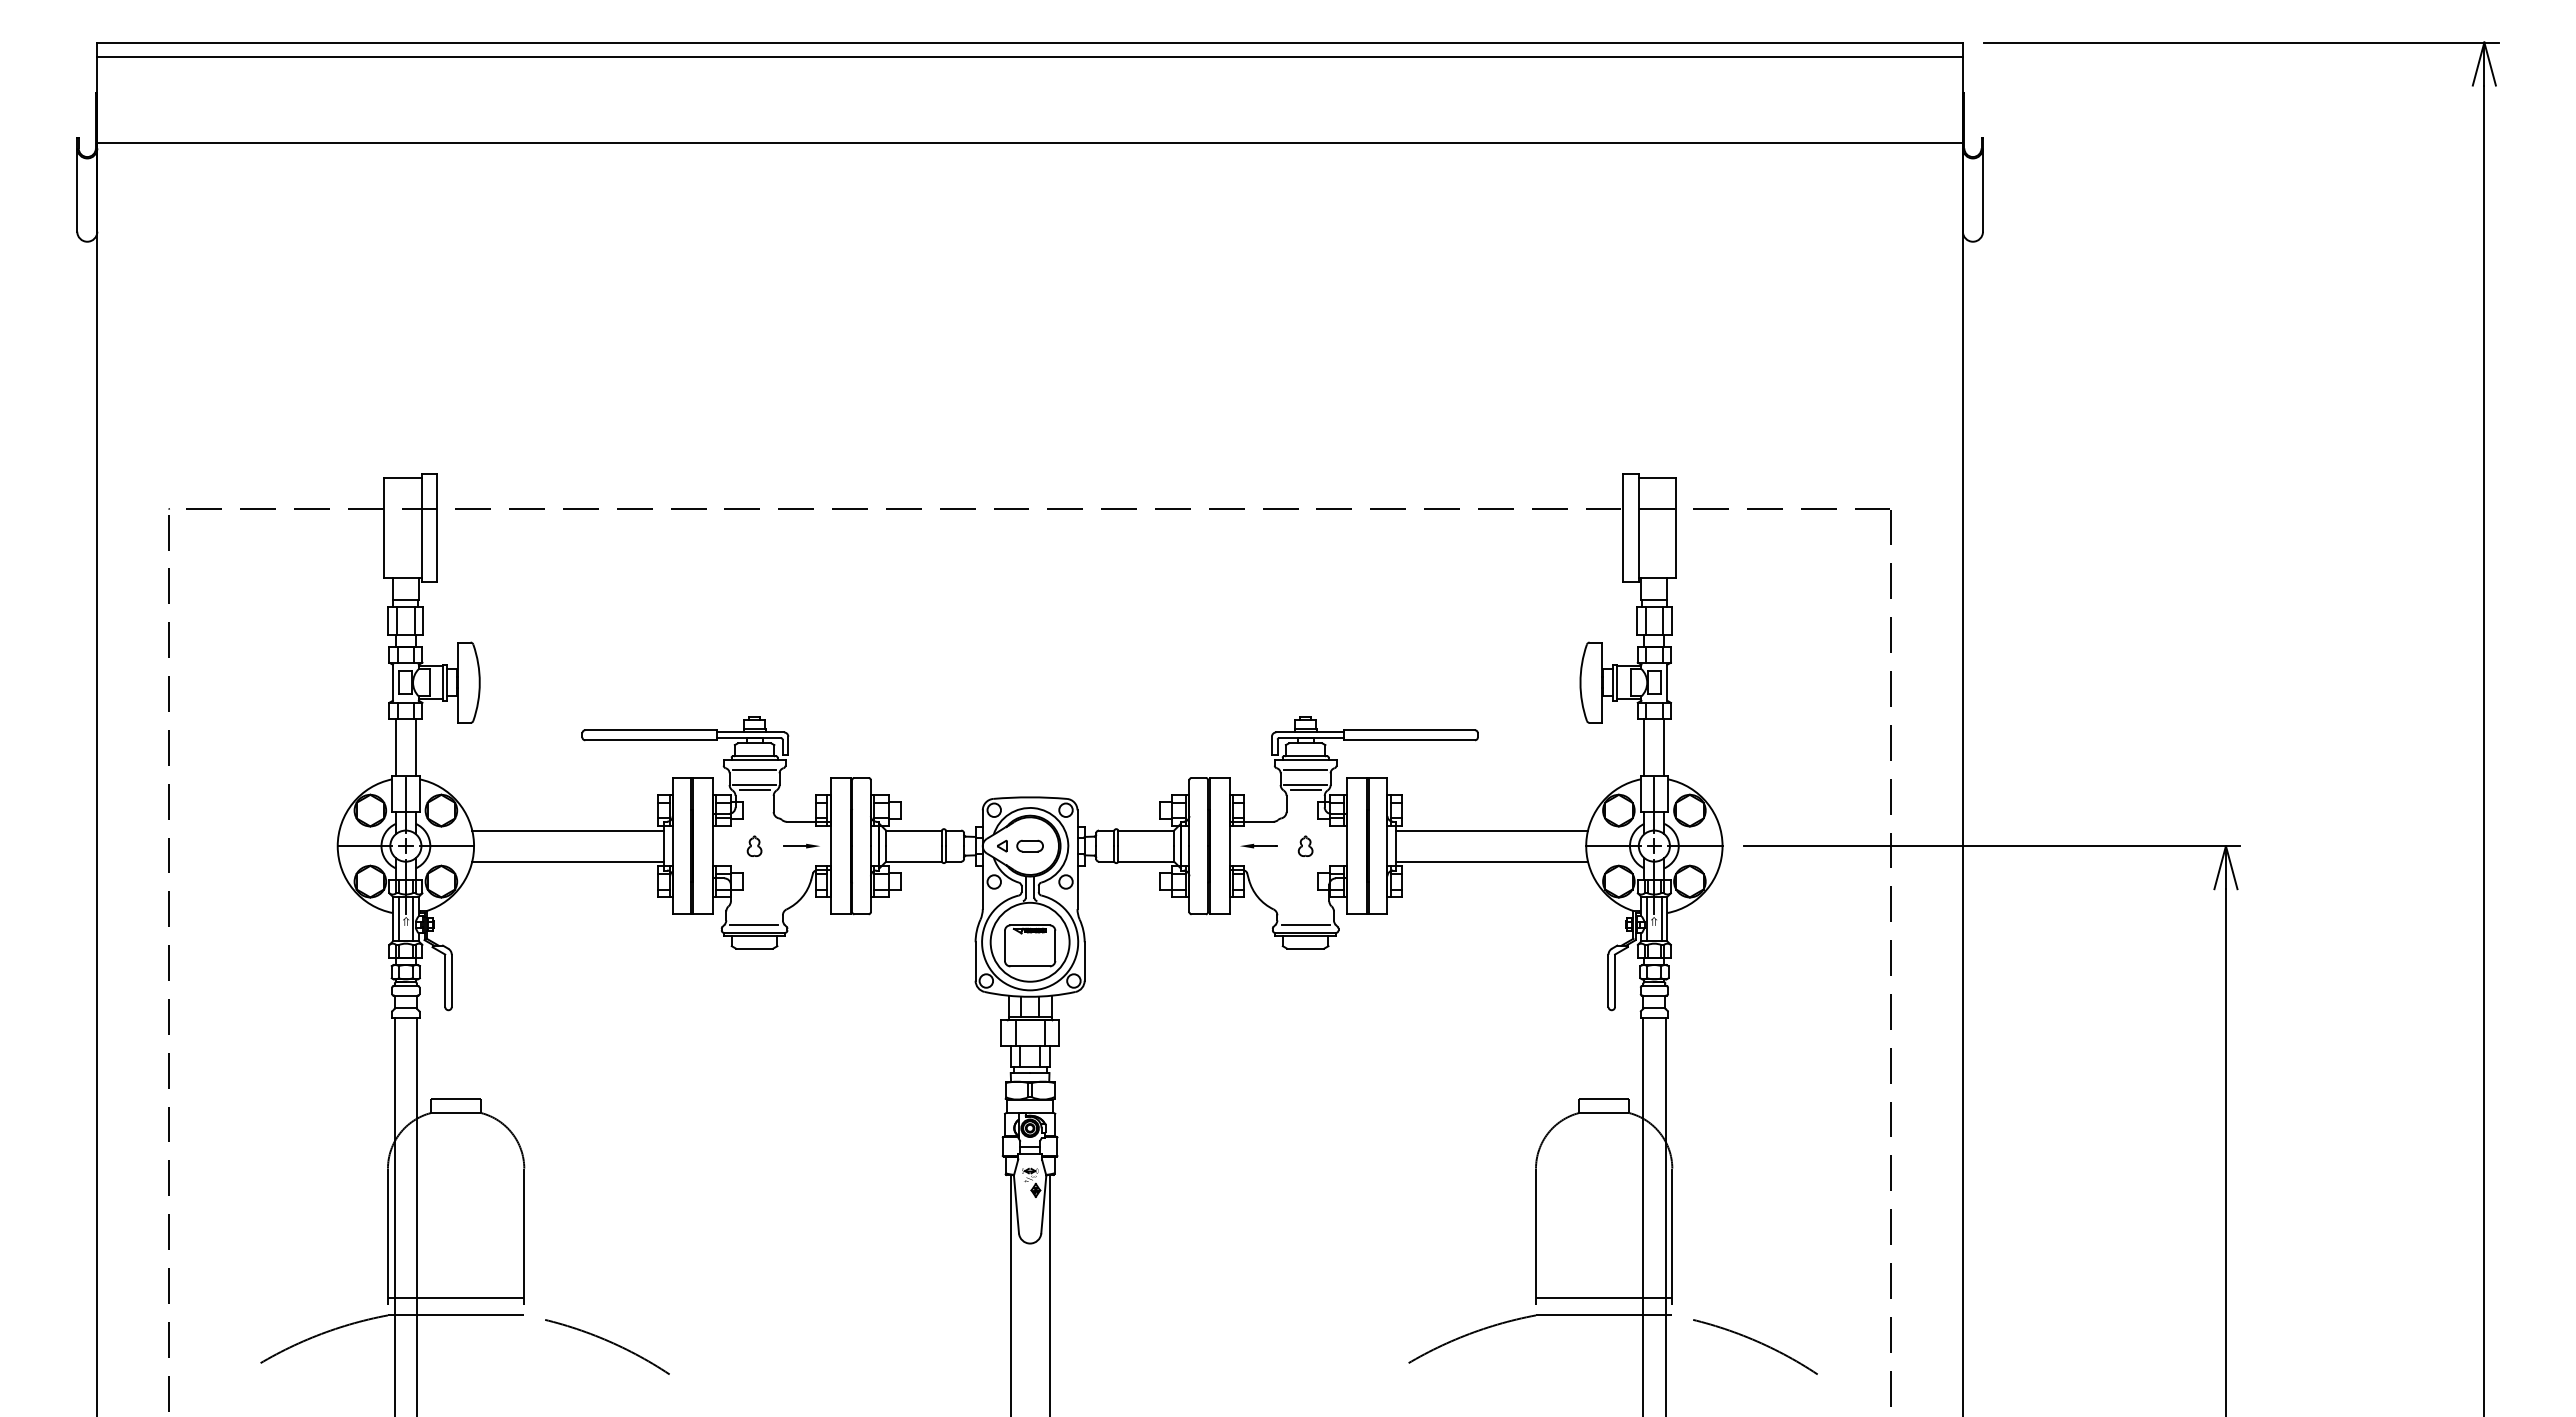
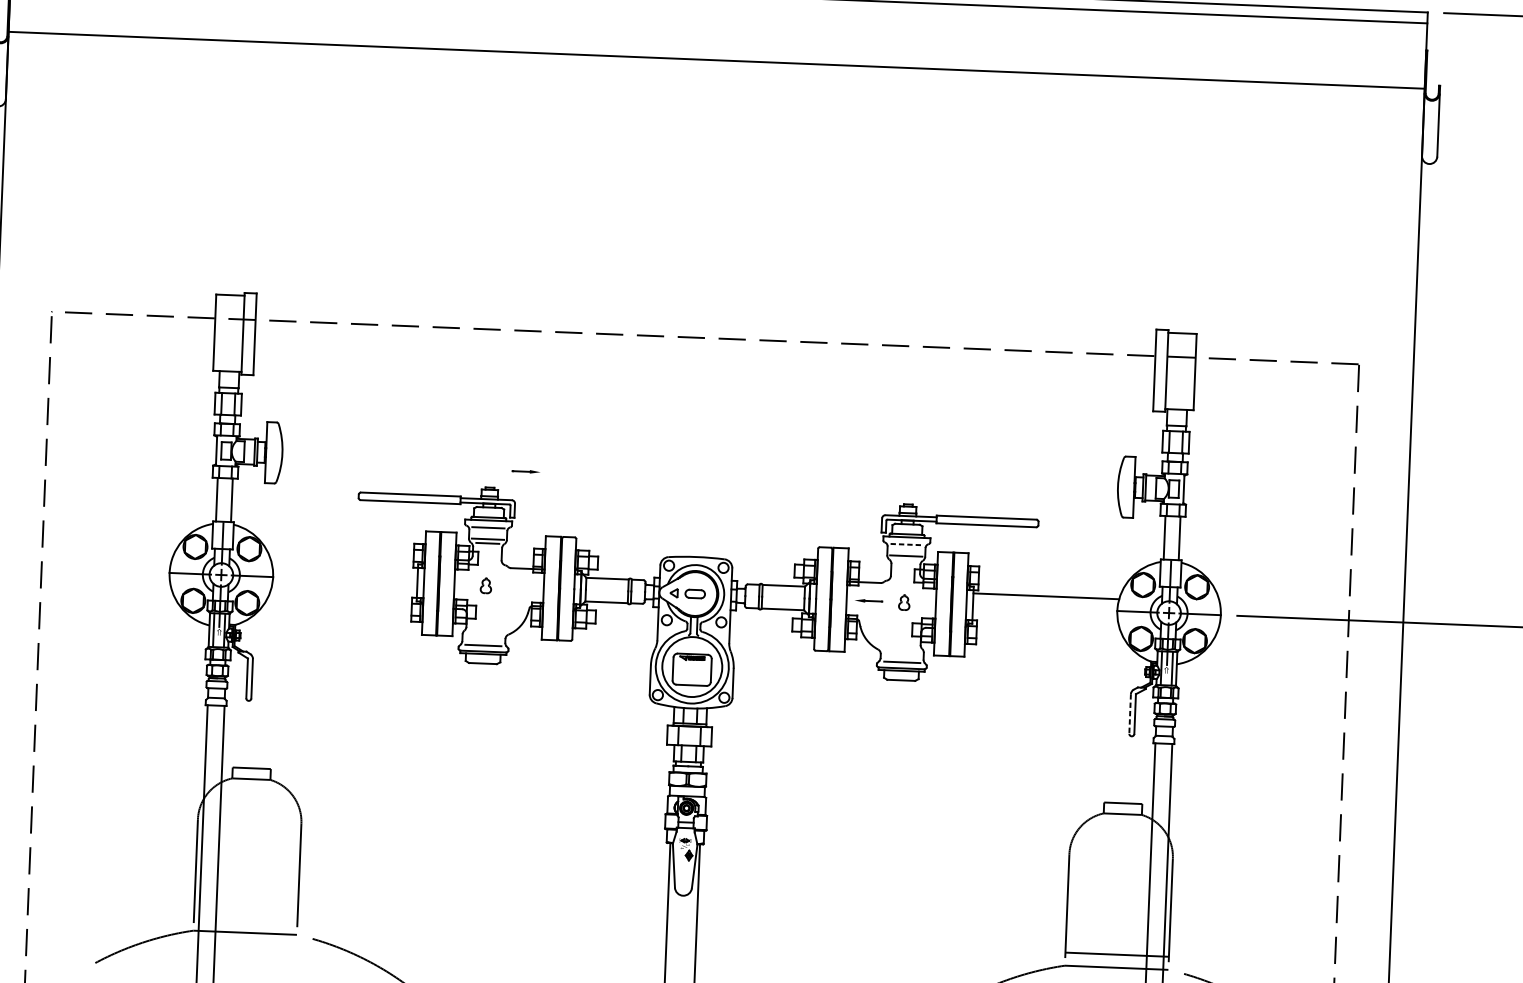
line: (1306, 769) -> (907, 544), solid -> dashed
line: (1305, 790) -> (905, 560), removed
line: (568, 830) -> (345, 568), removed
part: (801, 845) -> (526, 471), moved
line: (568, 861) -> (344, 591), removed
line: (1492, 861) -> (1045, 619), removed
line: (1608, 981) -> (1130, 714), solid -> dashed
line: (455, 1298) -> (245, 919), removed

